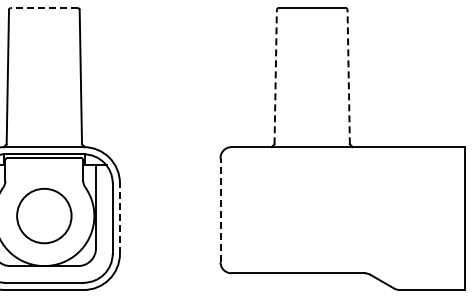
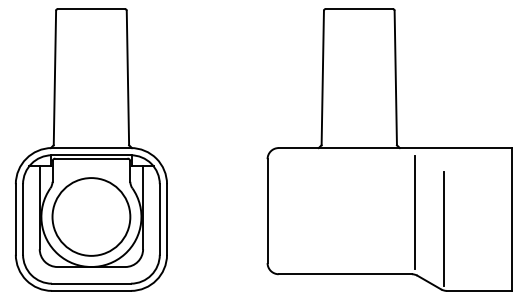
line: (44, 8) -> (91, 9), dashed -> solid
line: (275, 76) -> (322, 77), dashed -> solid
line: (348, 76) -> (395, 77), dashed -> solid
line: (220, 210) -> (267, 211), dashed -> solid
line: (367, 211) -> (414, 212), added
circle: (44, 215) -> (91, 216), size x1.43
line: (120, 217) -> (167, 218), dashed -> solid
line: (396, 227) -> (443, 228), added

